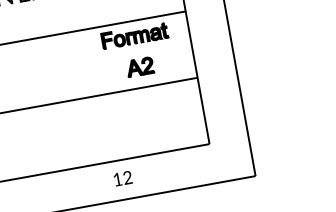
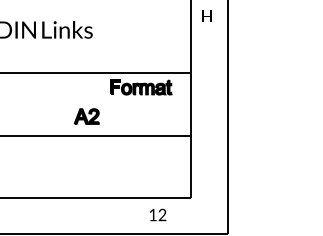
part: (139, 67) -> (86, 116), moved
text: (123, 177) -> (158, 214), moved

